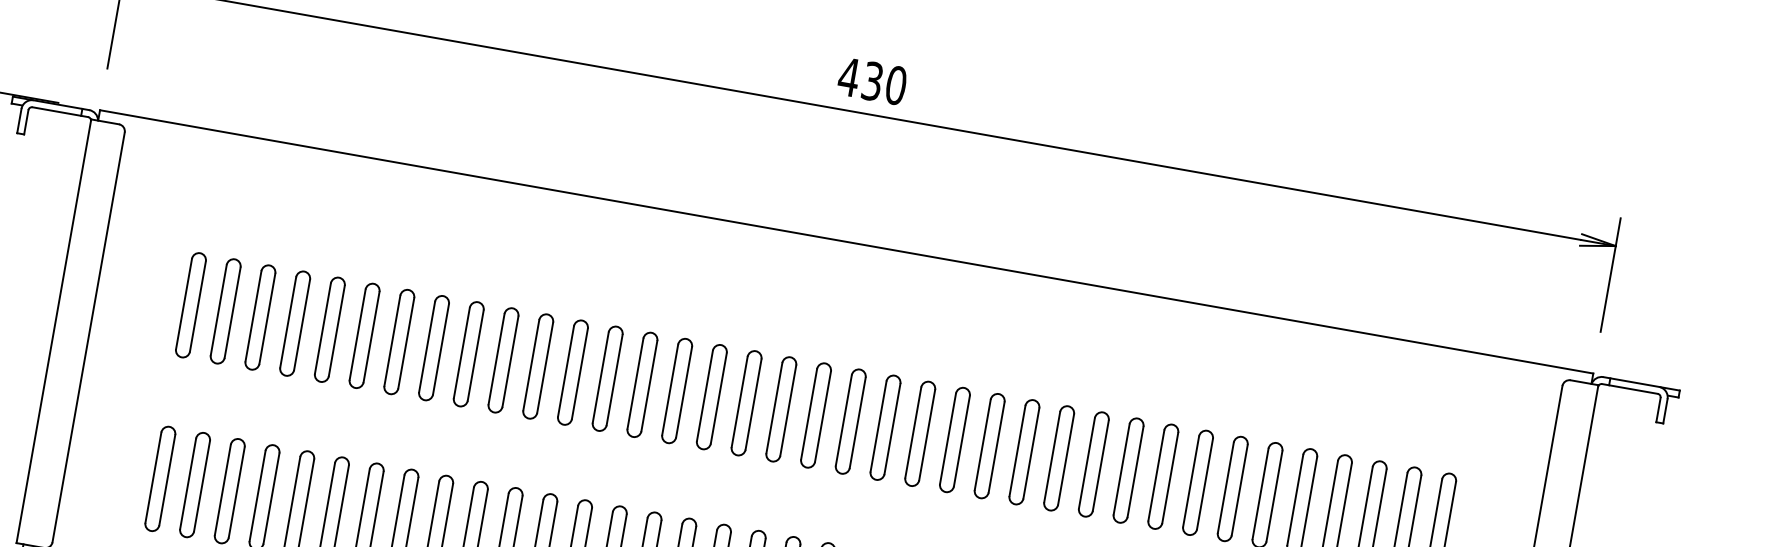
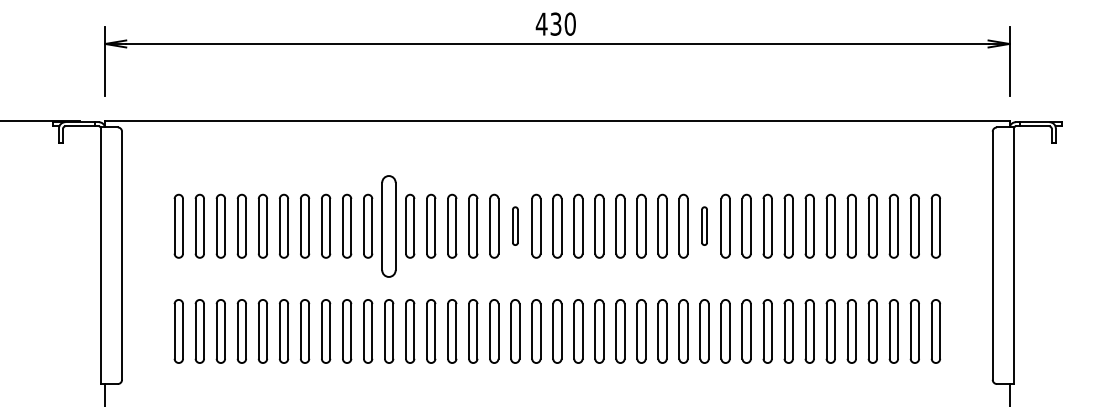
part: (539, 365) -> (389, 225), size x1.6
part: (747, 401) -> (515, 225), size x0.6
part: (1059, 457) -> (704, 225), size x0.6

